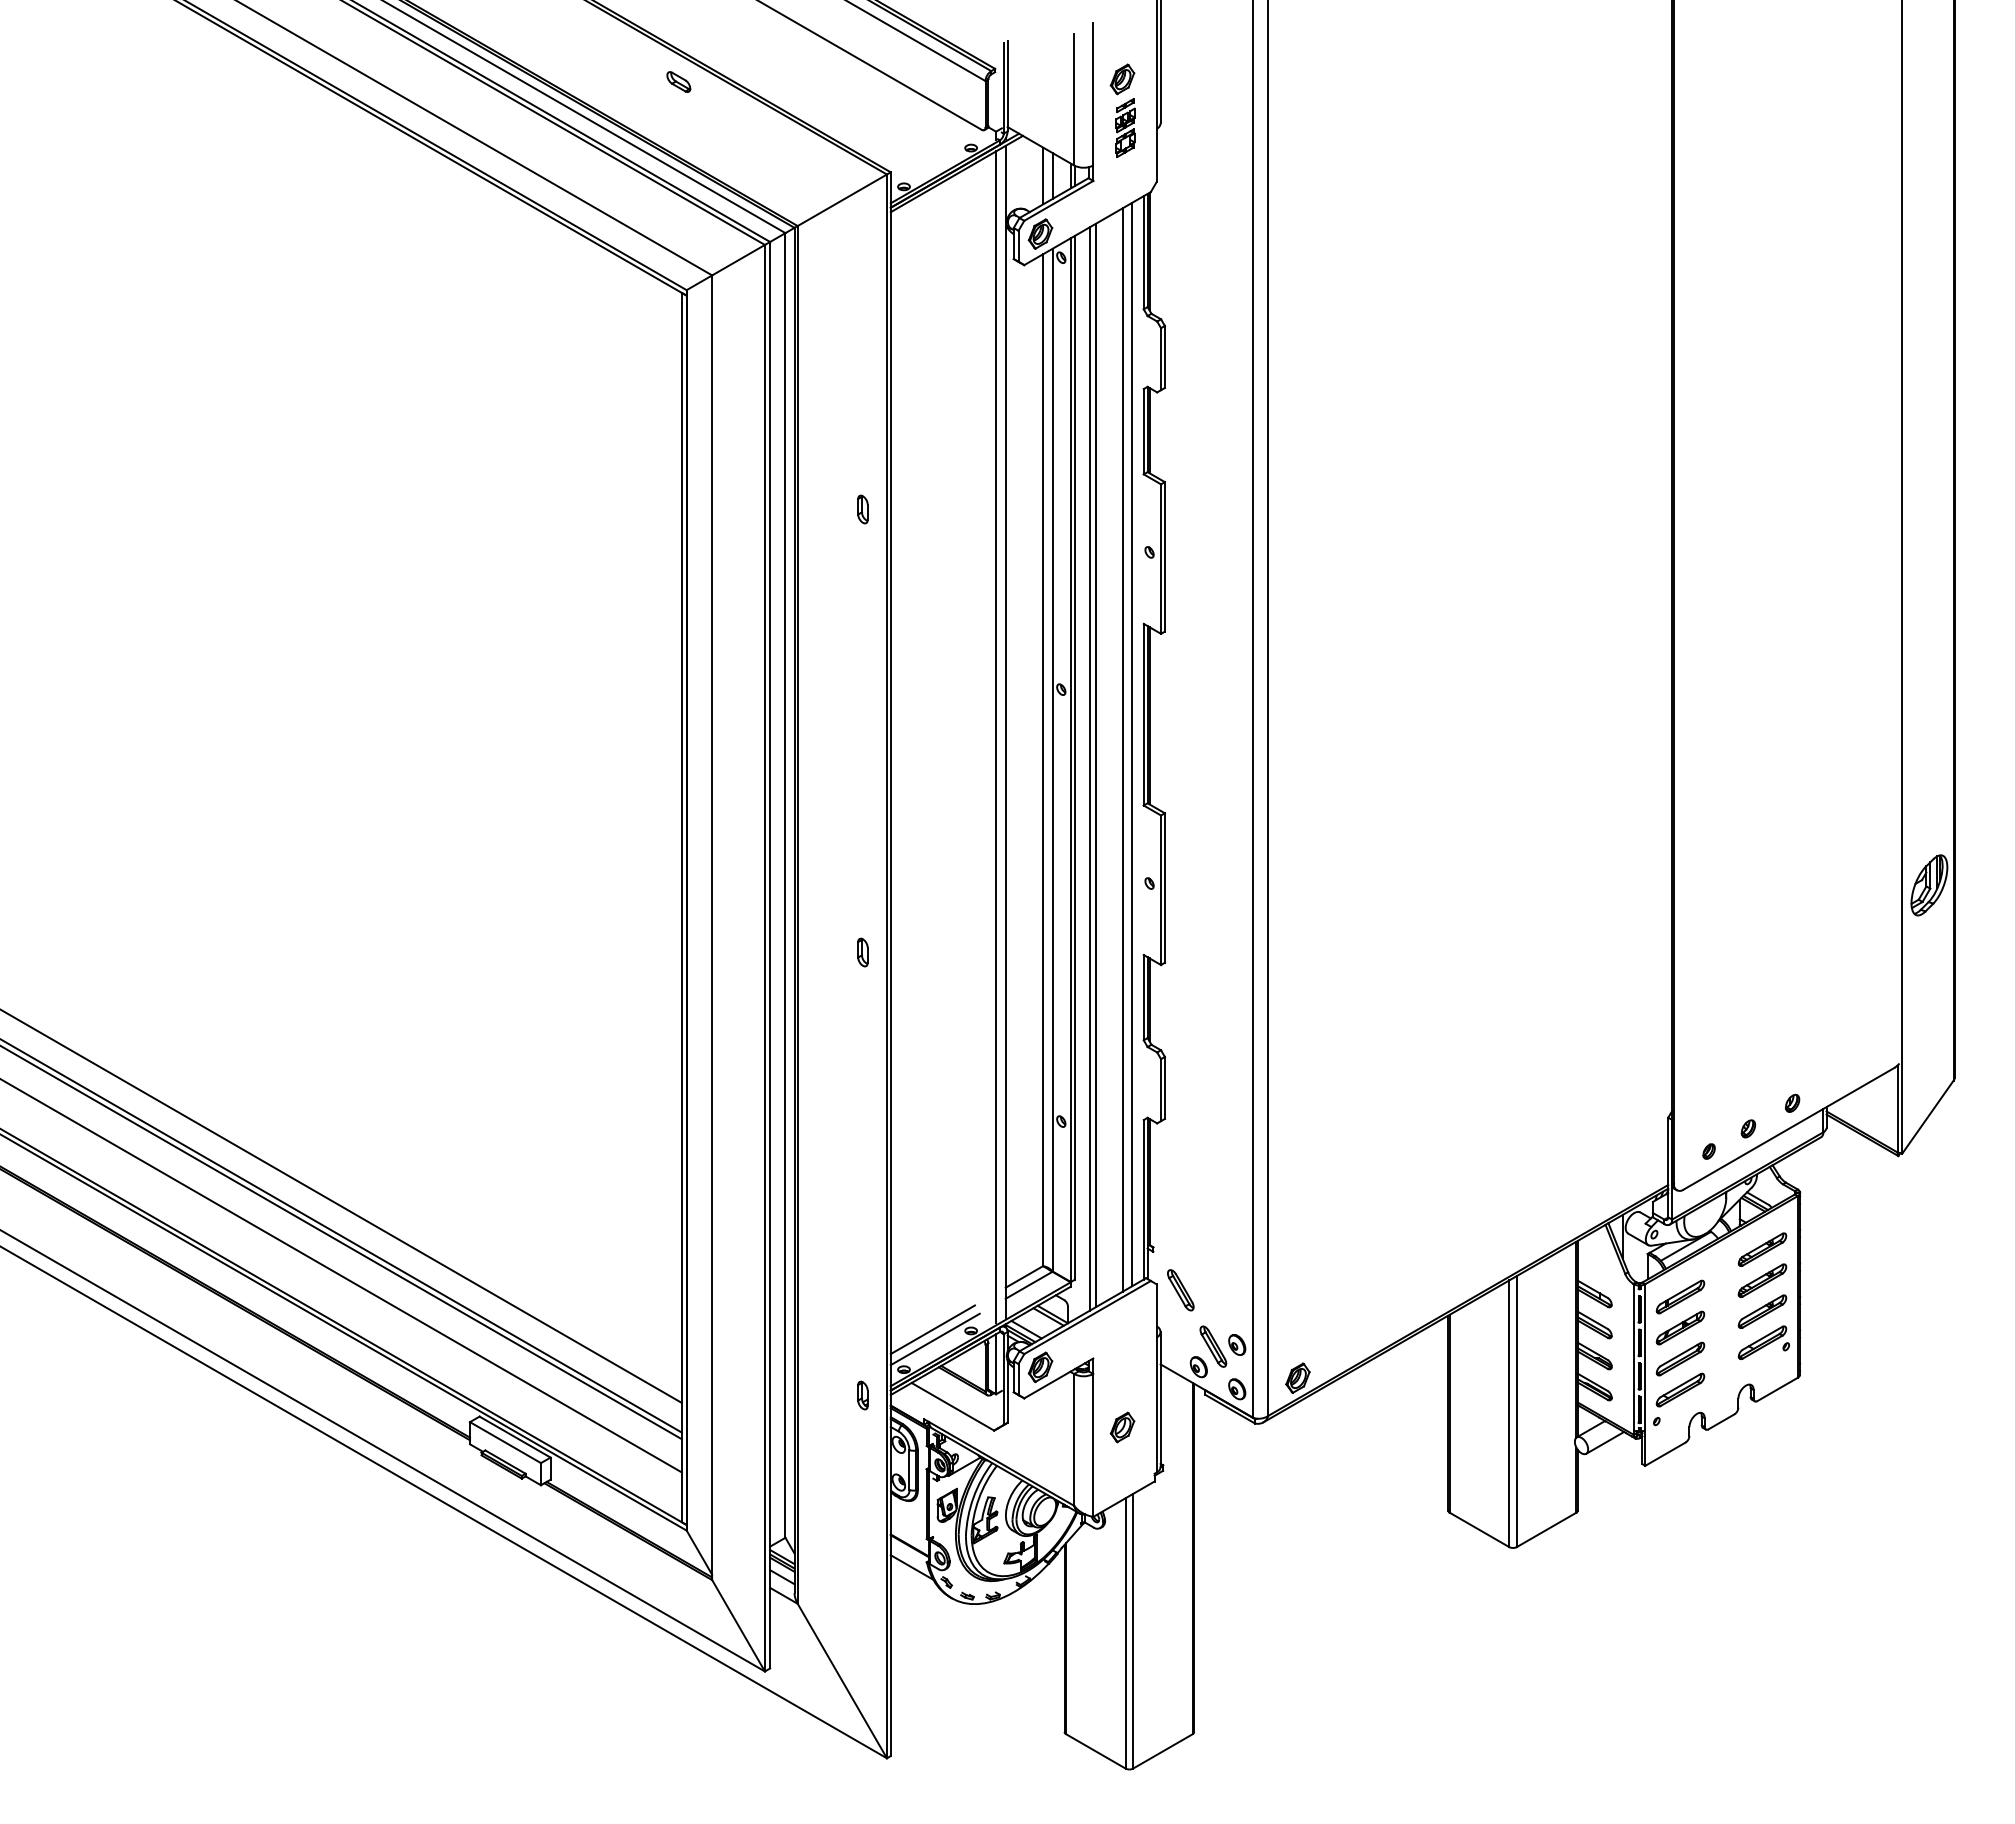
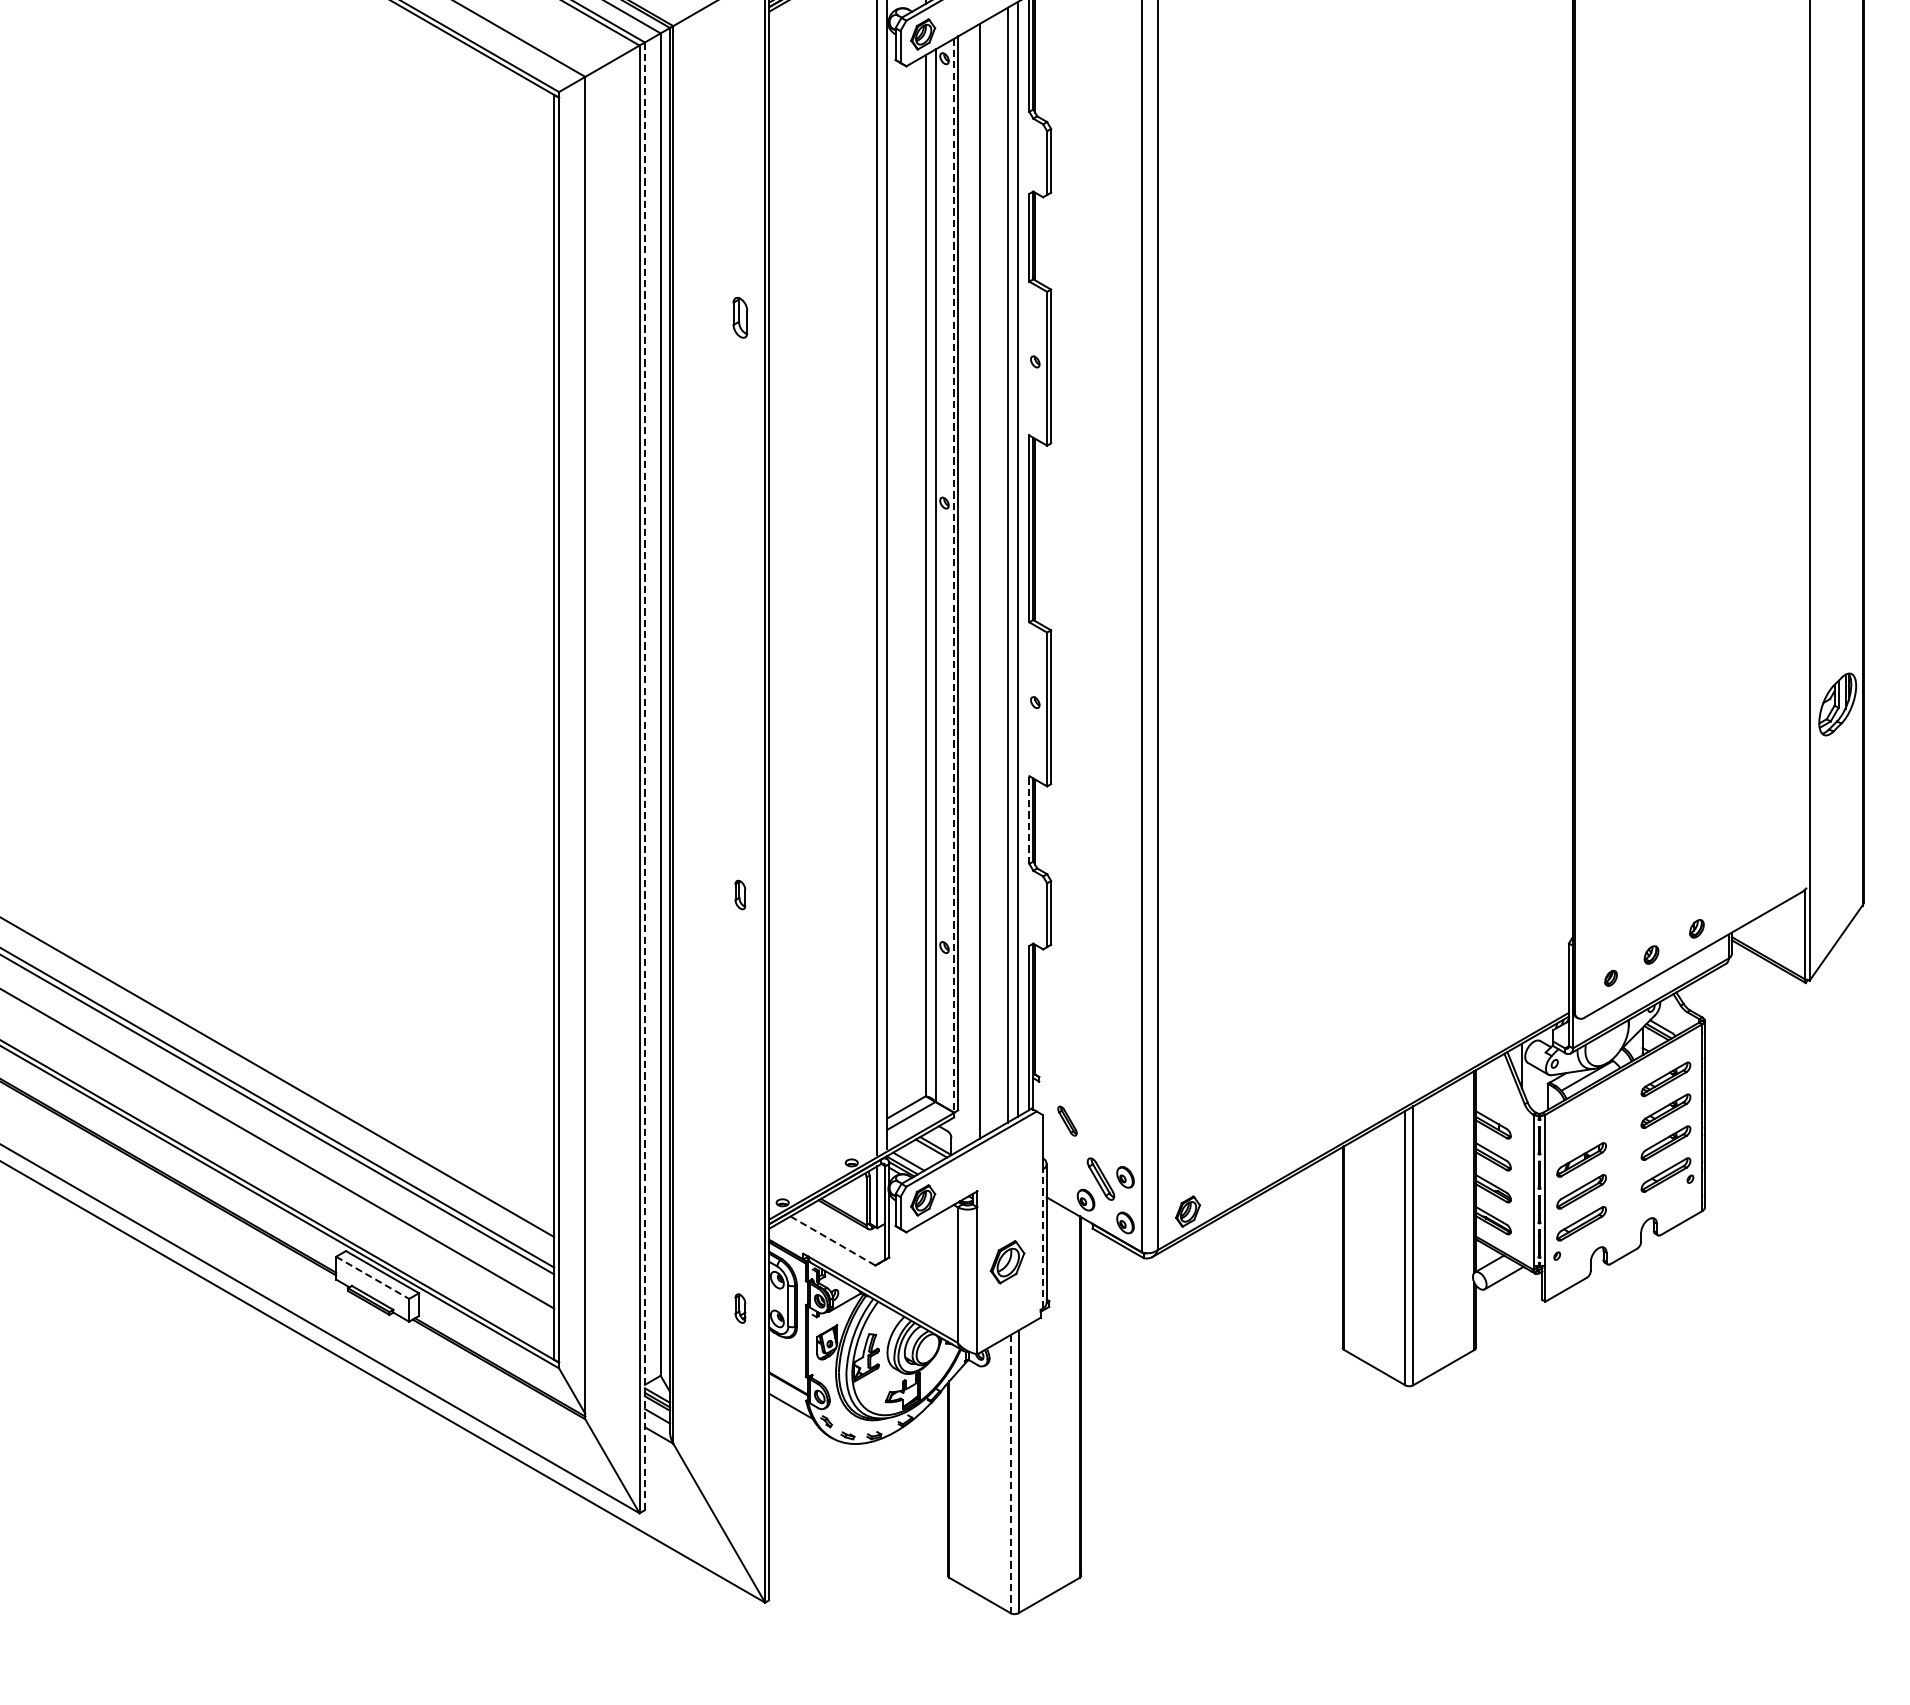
part: (862, 509) -> (739, 317), size x1.4
line: (1070, 760) -> (953, 576), solid -> dashed
line: (1090, 768) -> (974, 584), removed
part: (862, 952) -> (739, 894), moved
line: (770, 955) -> (645, 776), solid -> dashed
line: (1143, 997) -> (1029, 819), solid -> dashed
part: (1180, 1290) -> (1067, 1121), size x0.7
part: (1680, 1296) -> (1581, 1127), removed
line: (932, 1329) -> (811, 1161), removed
line: (934, 1339) -> (814, 1171), removed
part: (862, 1395) -> (739, 1308), moved
line: (1156, 1405) -> (1042, 1239), solid -> dashed
line: (952, 1406) -> (832, 1240), solid -> dashed
part: (1122, 1427) -> (1007, 1262), size x1.4
line: (505, 1442) -> (372, 1277), solid -> dashed
line: (1125, 1633) -> (1010, 1474), solid -> dashed

